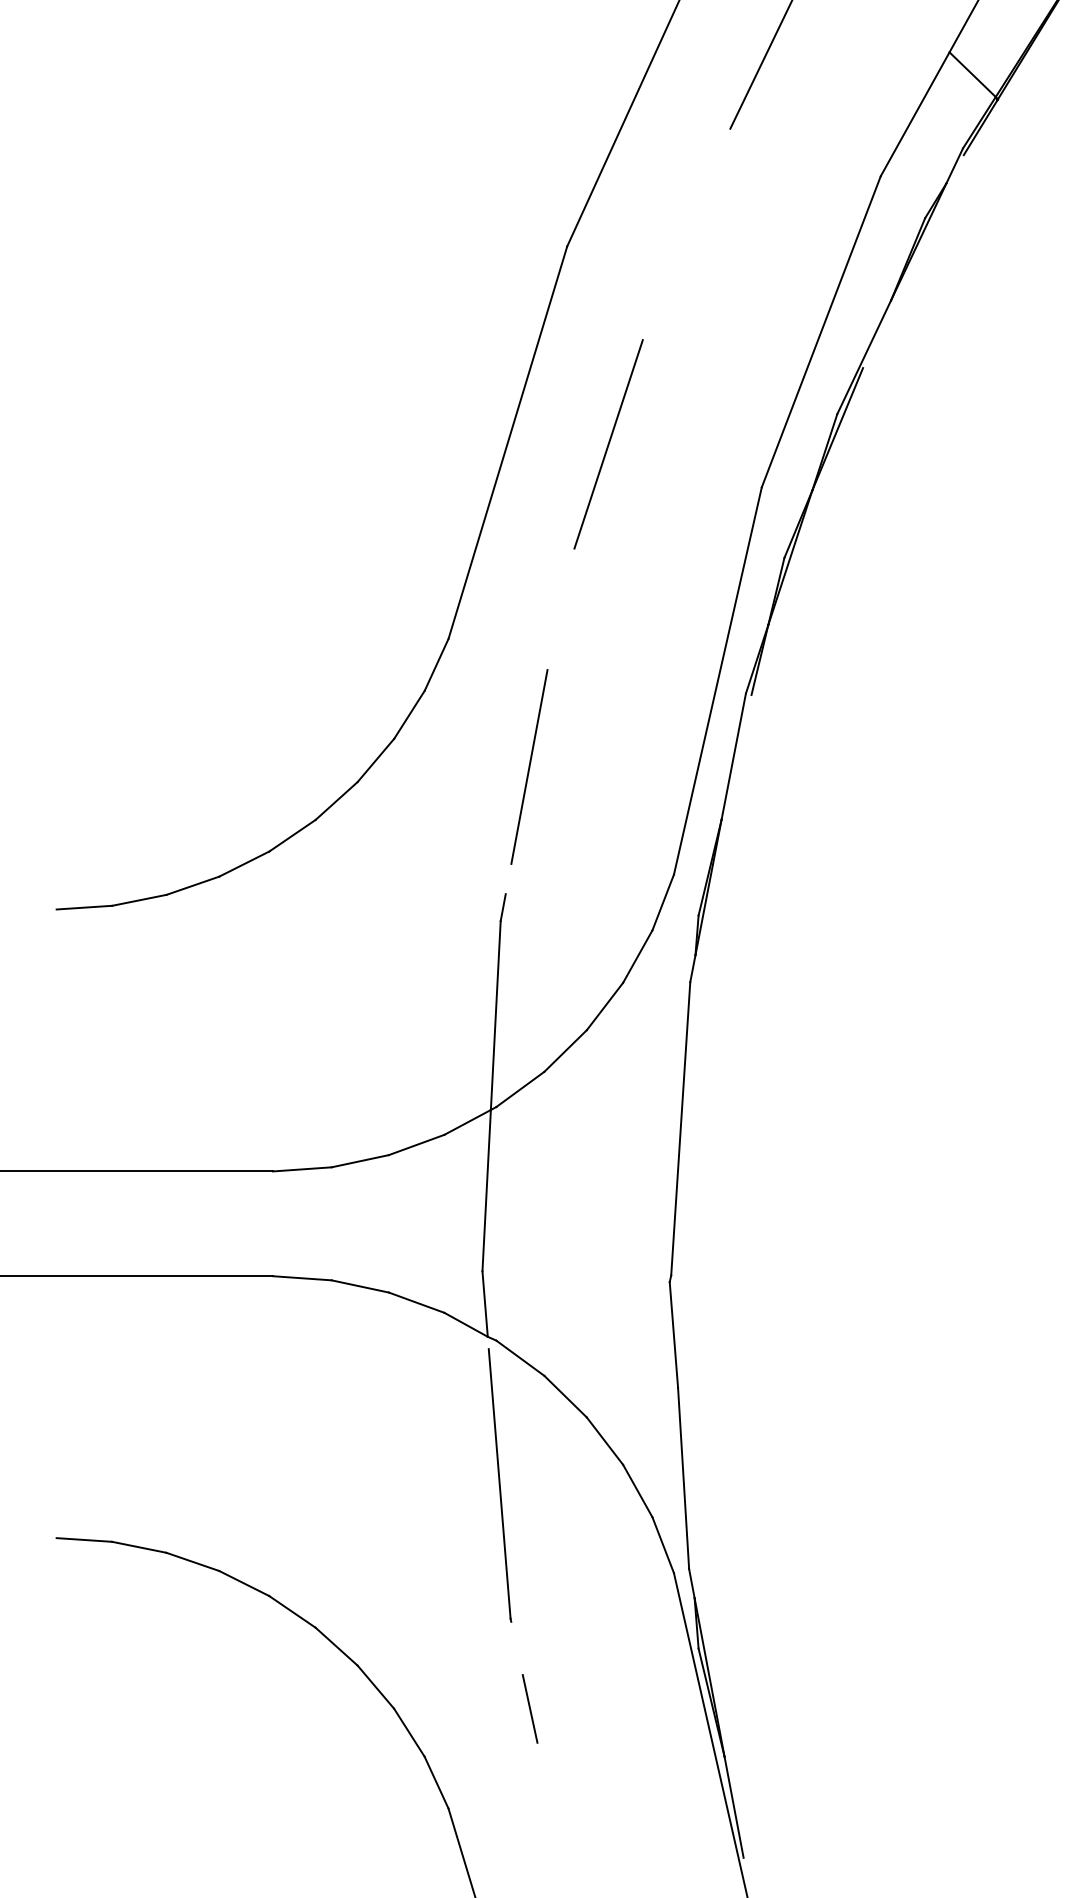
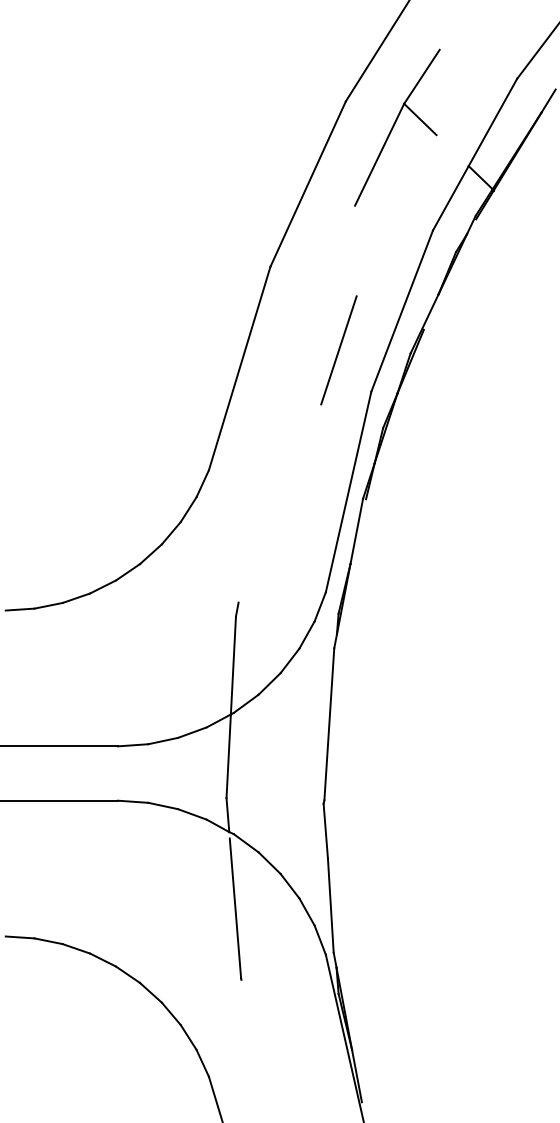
line: (607, 444) -> (338, 350), moved
line: (528, 766) -> (250, 536), removed
line: (530, 1707) -> (251, 1024), removed

